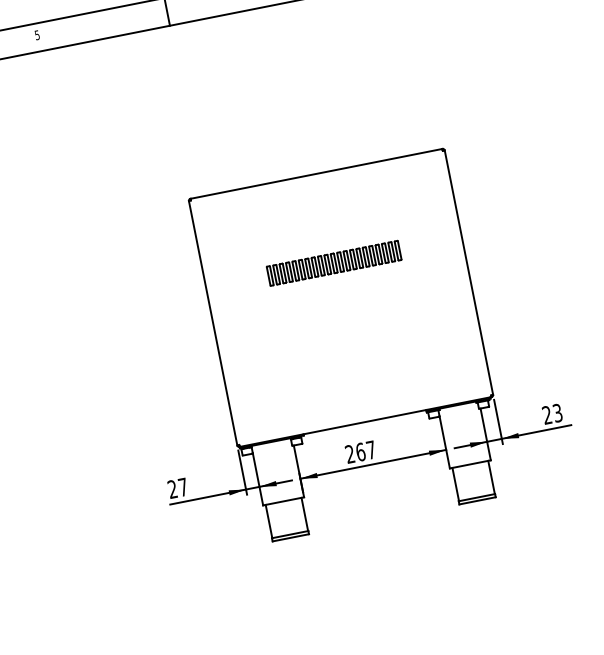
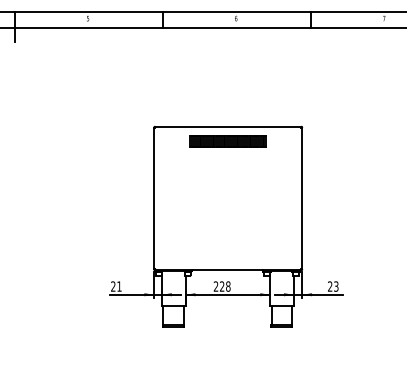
part: (332, 263) -> (227, 141), moved
text: (364, 451) -> (224, 286), 267 -> 228
text: (183, 487) -> (119, 286), 27 -> 21

